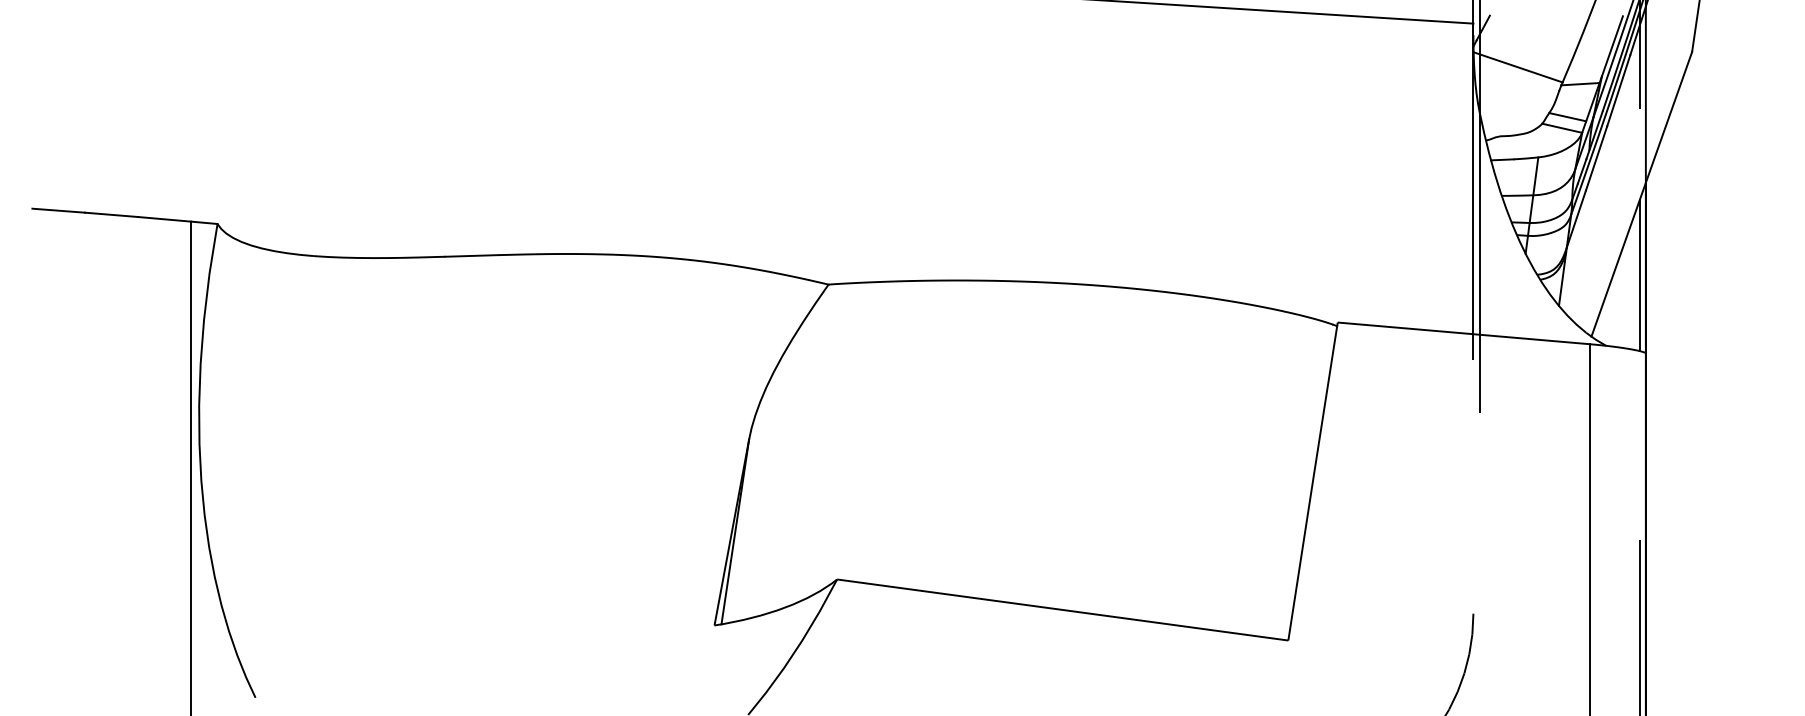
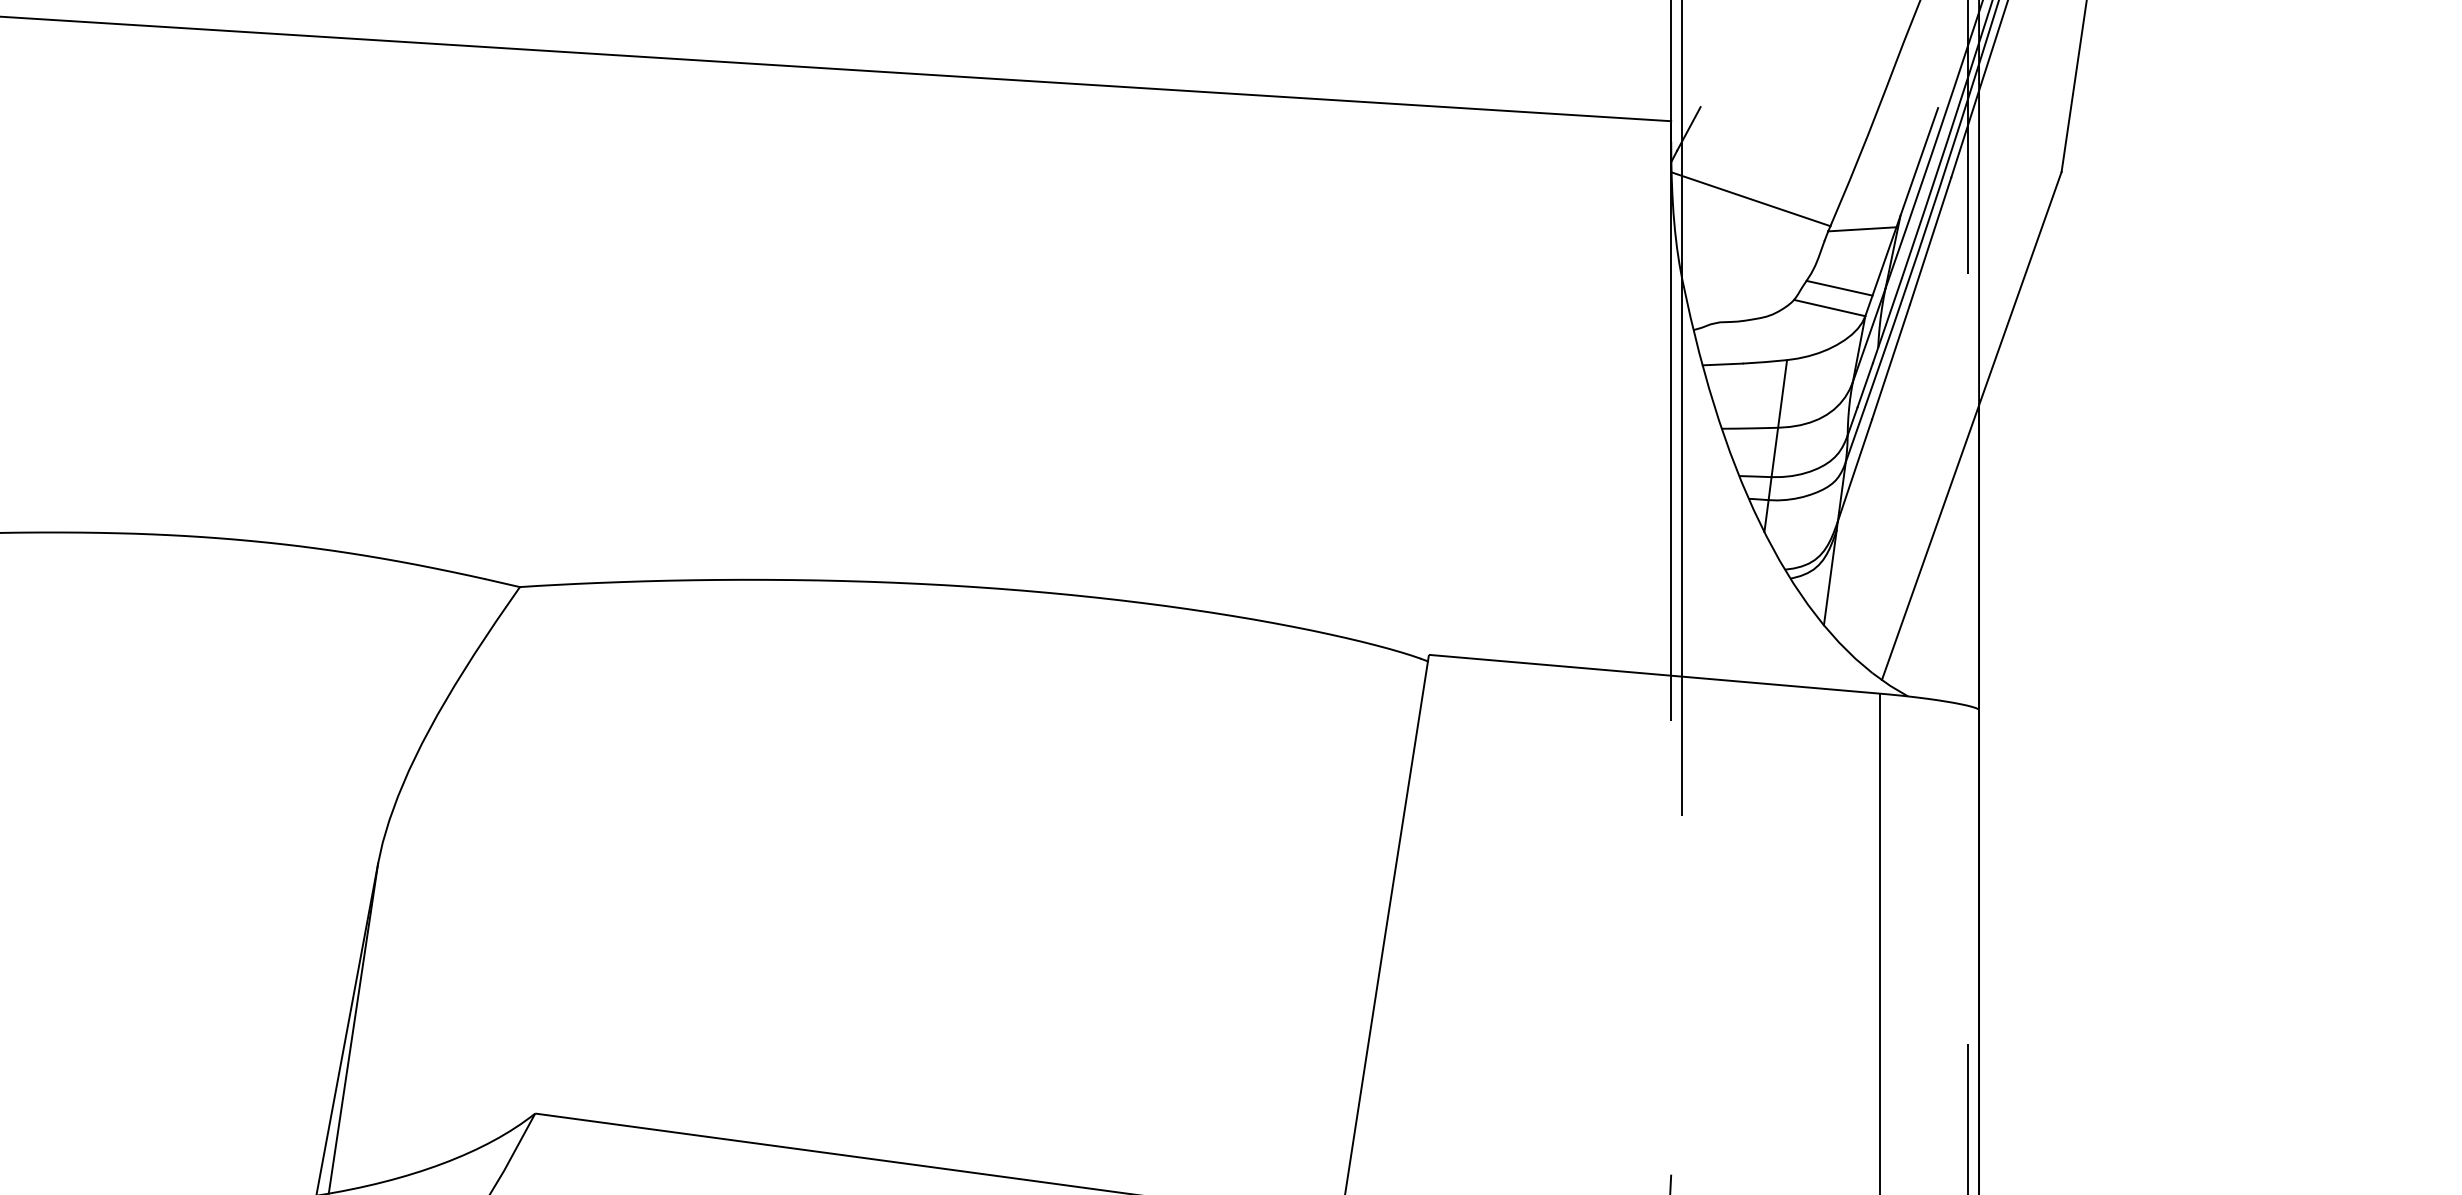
line: (1639, 275) -> (1967, 570), removed

